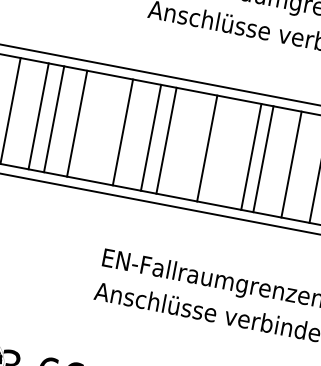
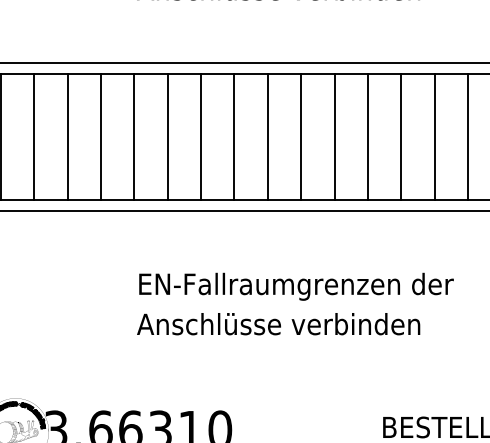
line: (54, 118) -> (67, 136), moved
line: (77, 123) -> (101, 136), moved
line: (166, 140) -> (201, 136), moved
line: (251, 156) -> (267, 136), moved

